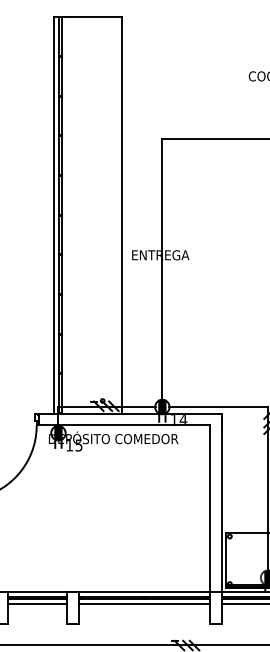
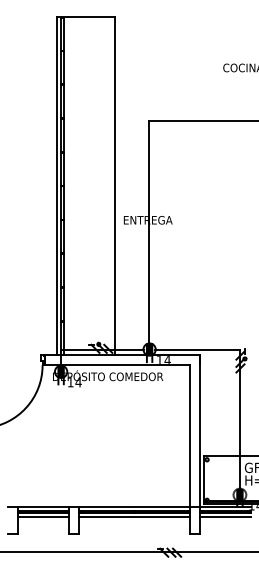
text: (78, 445) -> (78, 382), 15 -> 14

